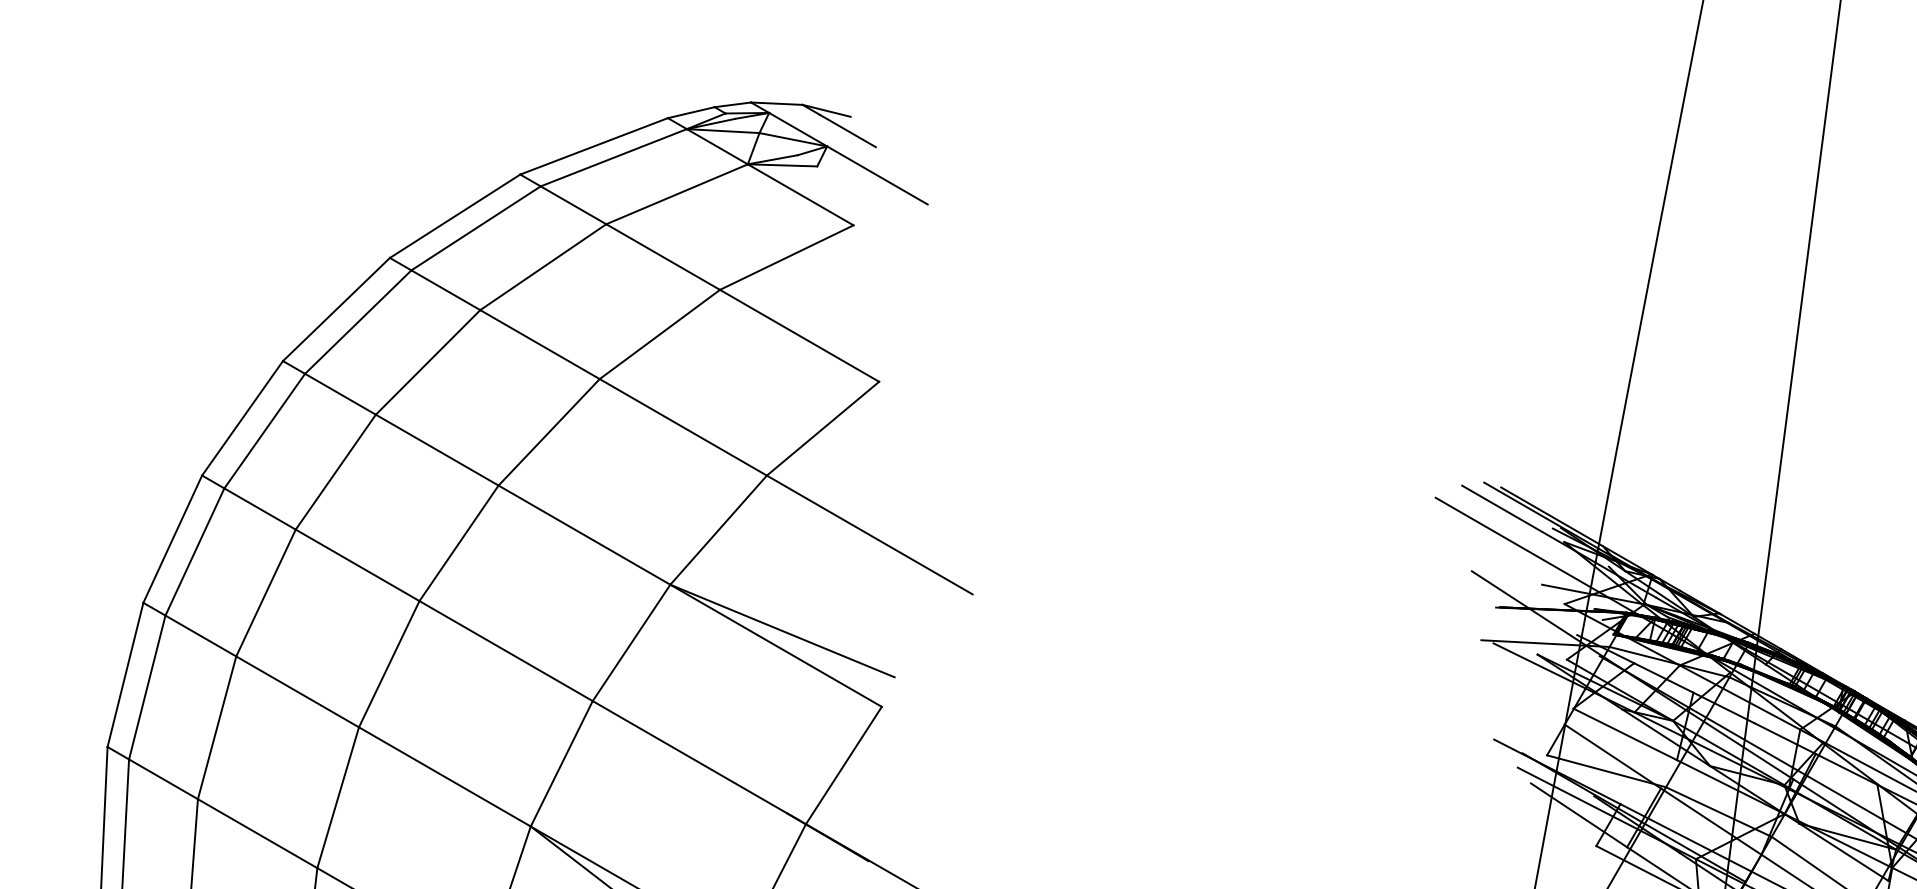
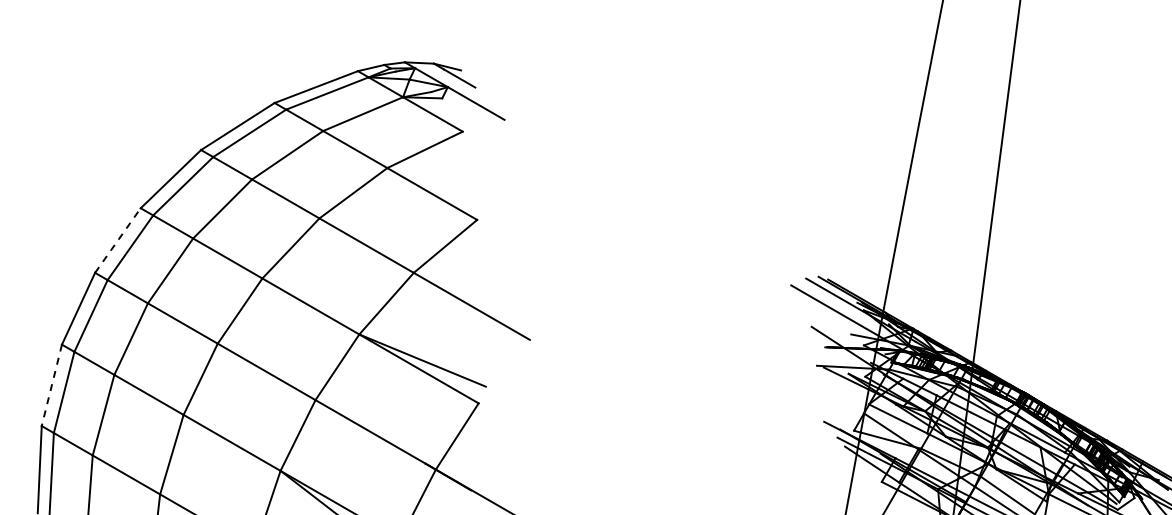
line: (241, 418) -> (117, 240), solid -> dashed
line: (124, 675) -> (51, 385), solid -> dashed

